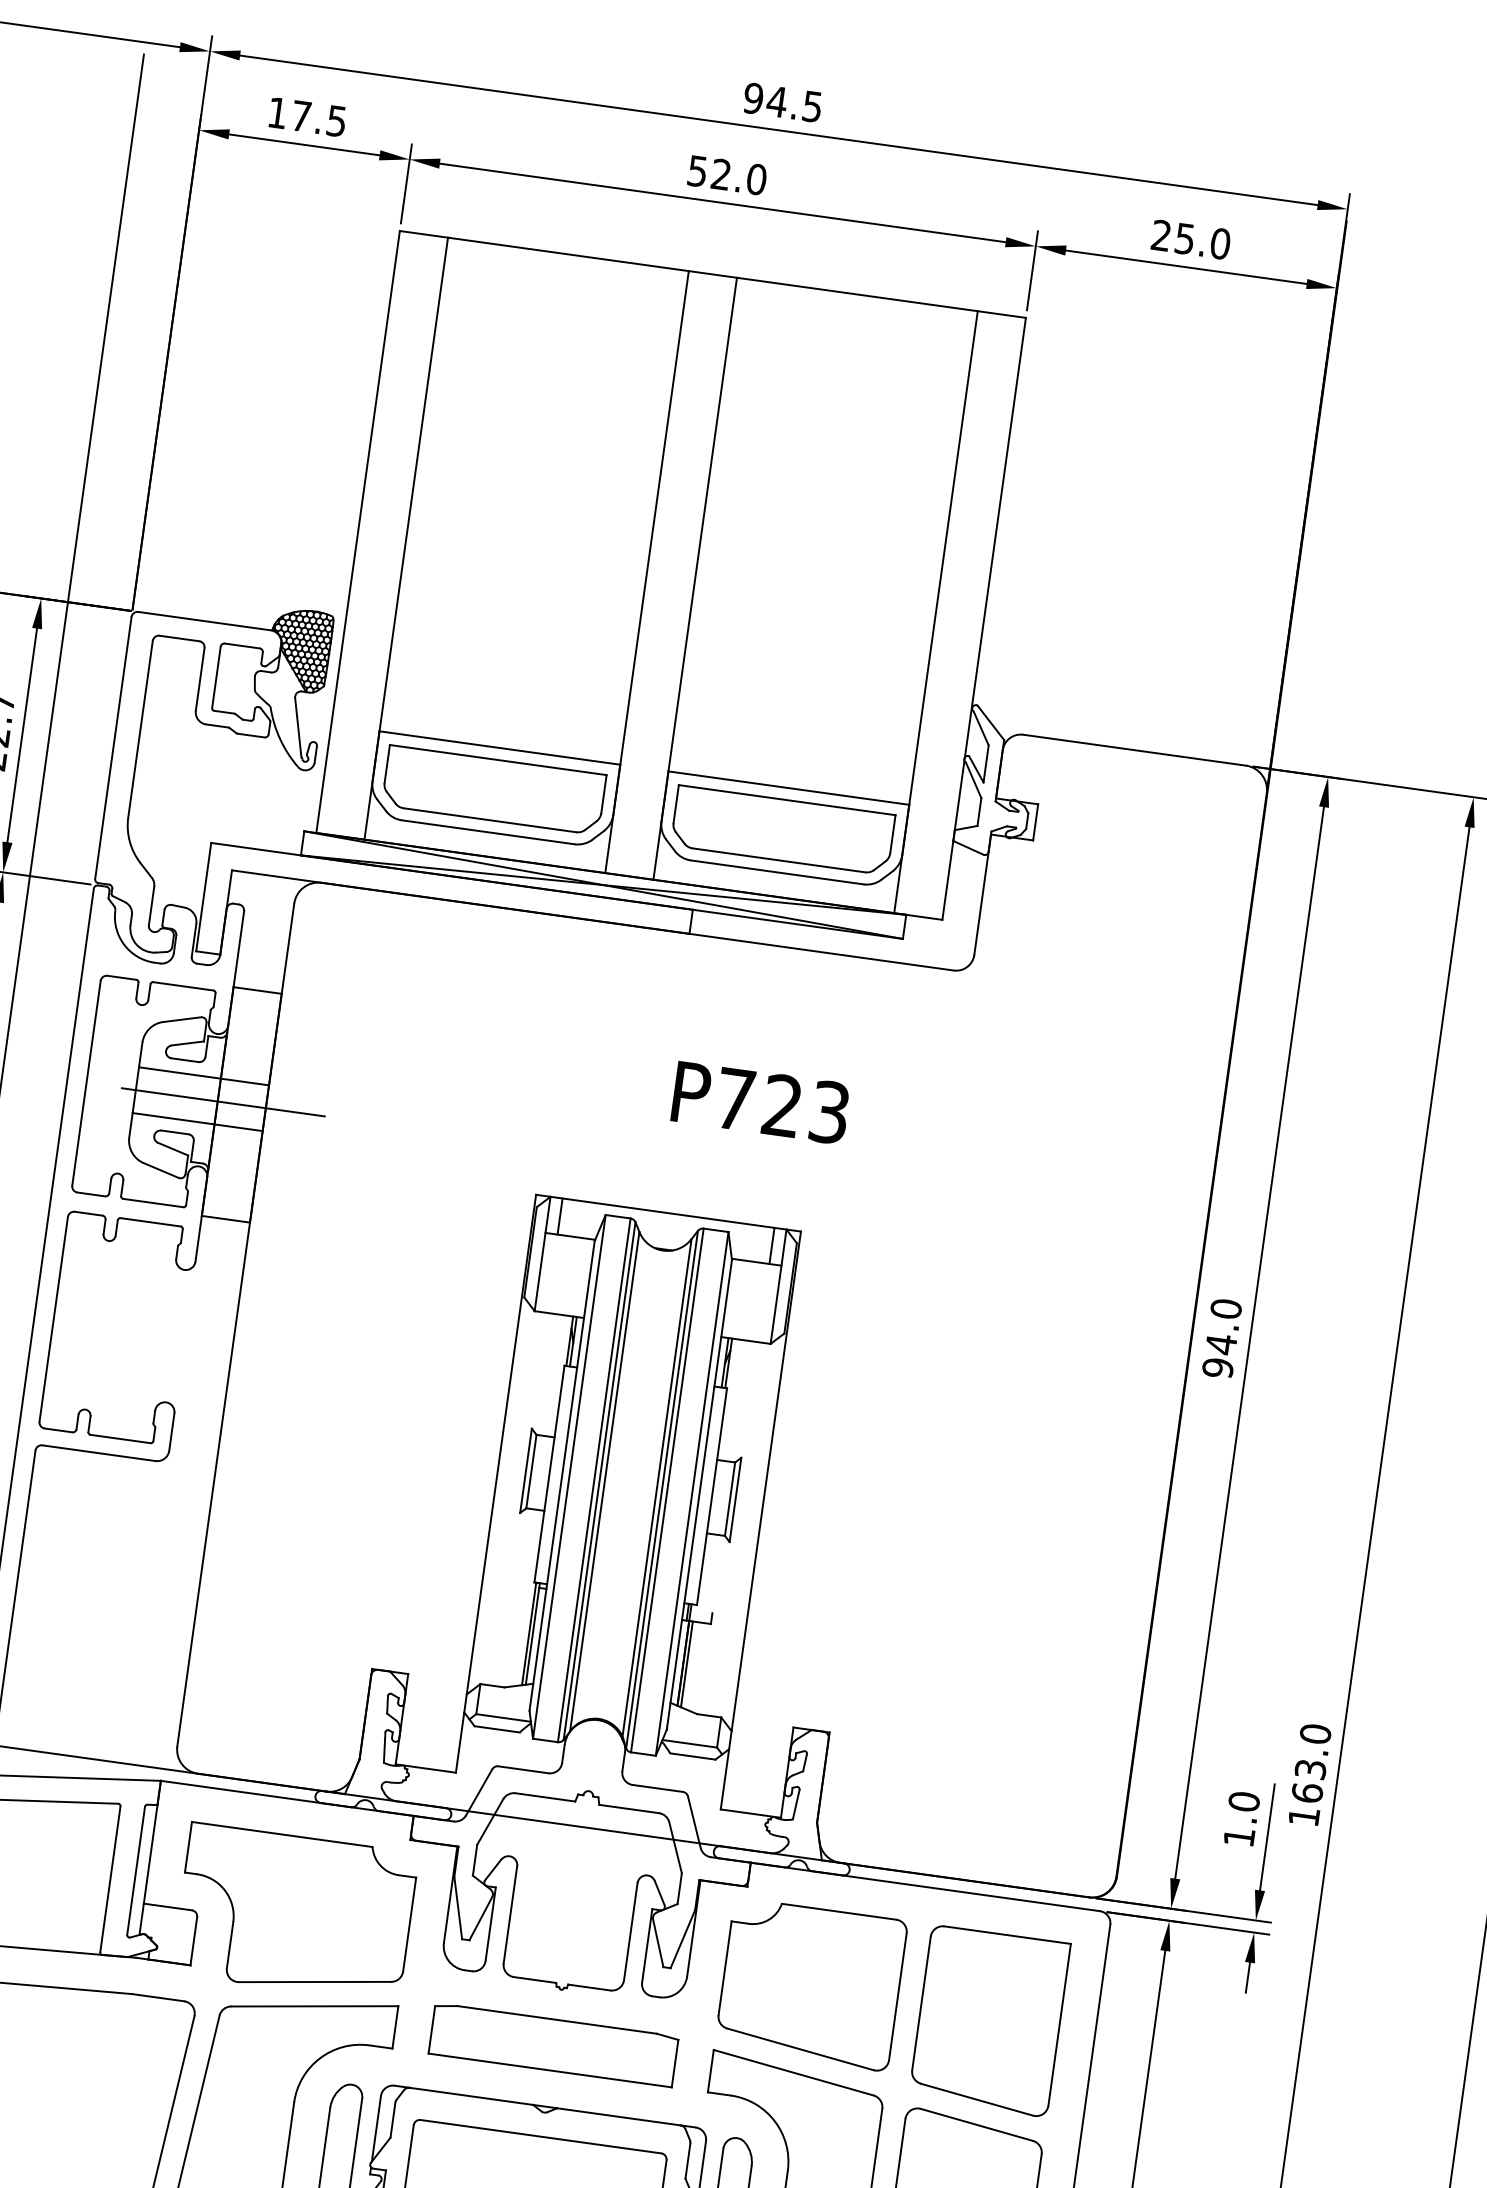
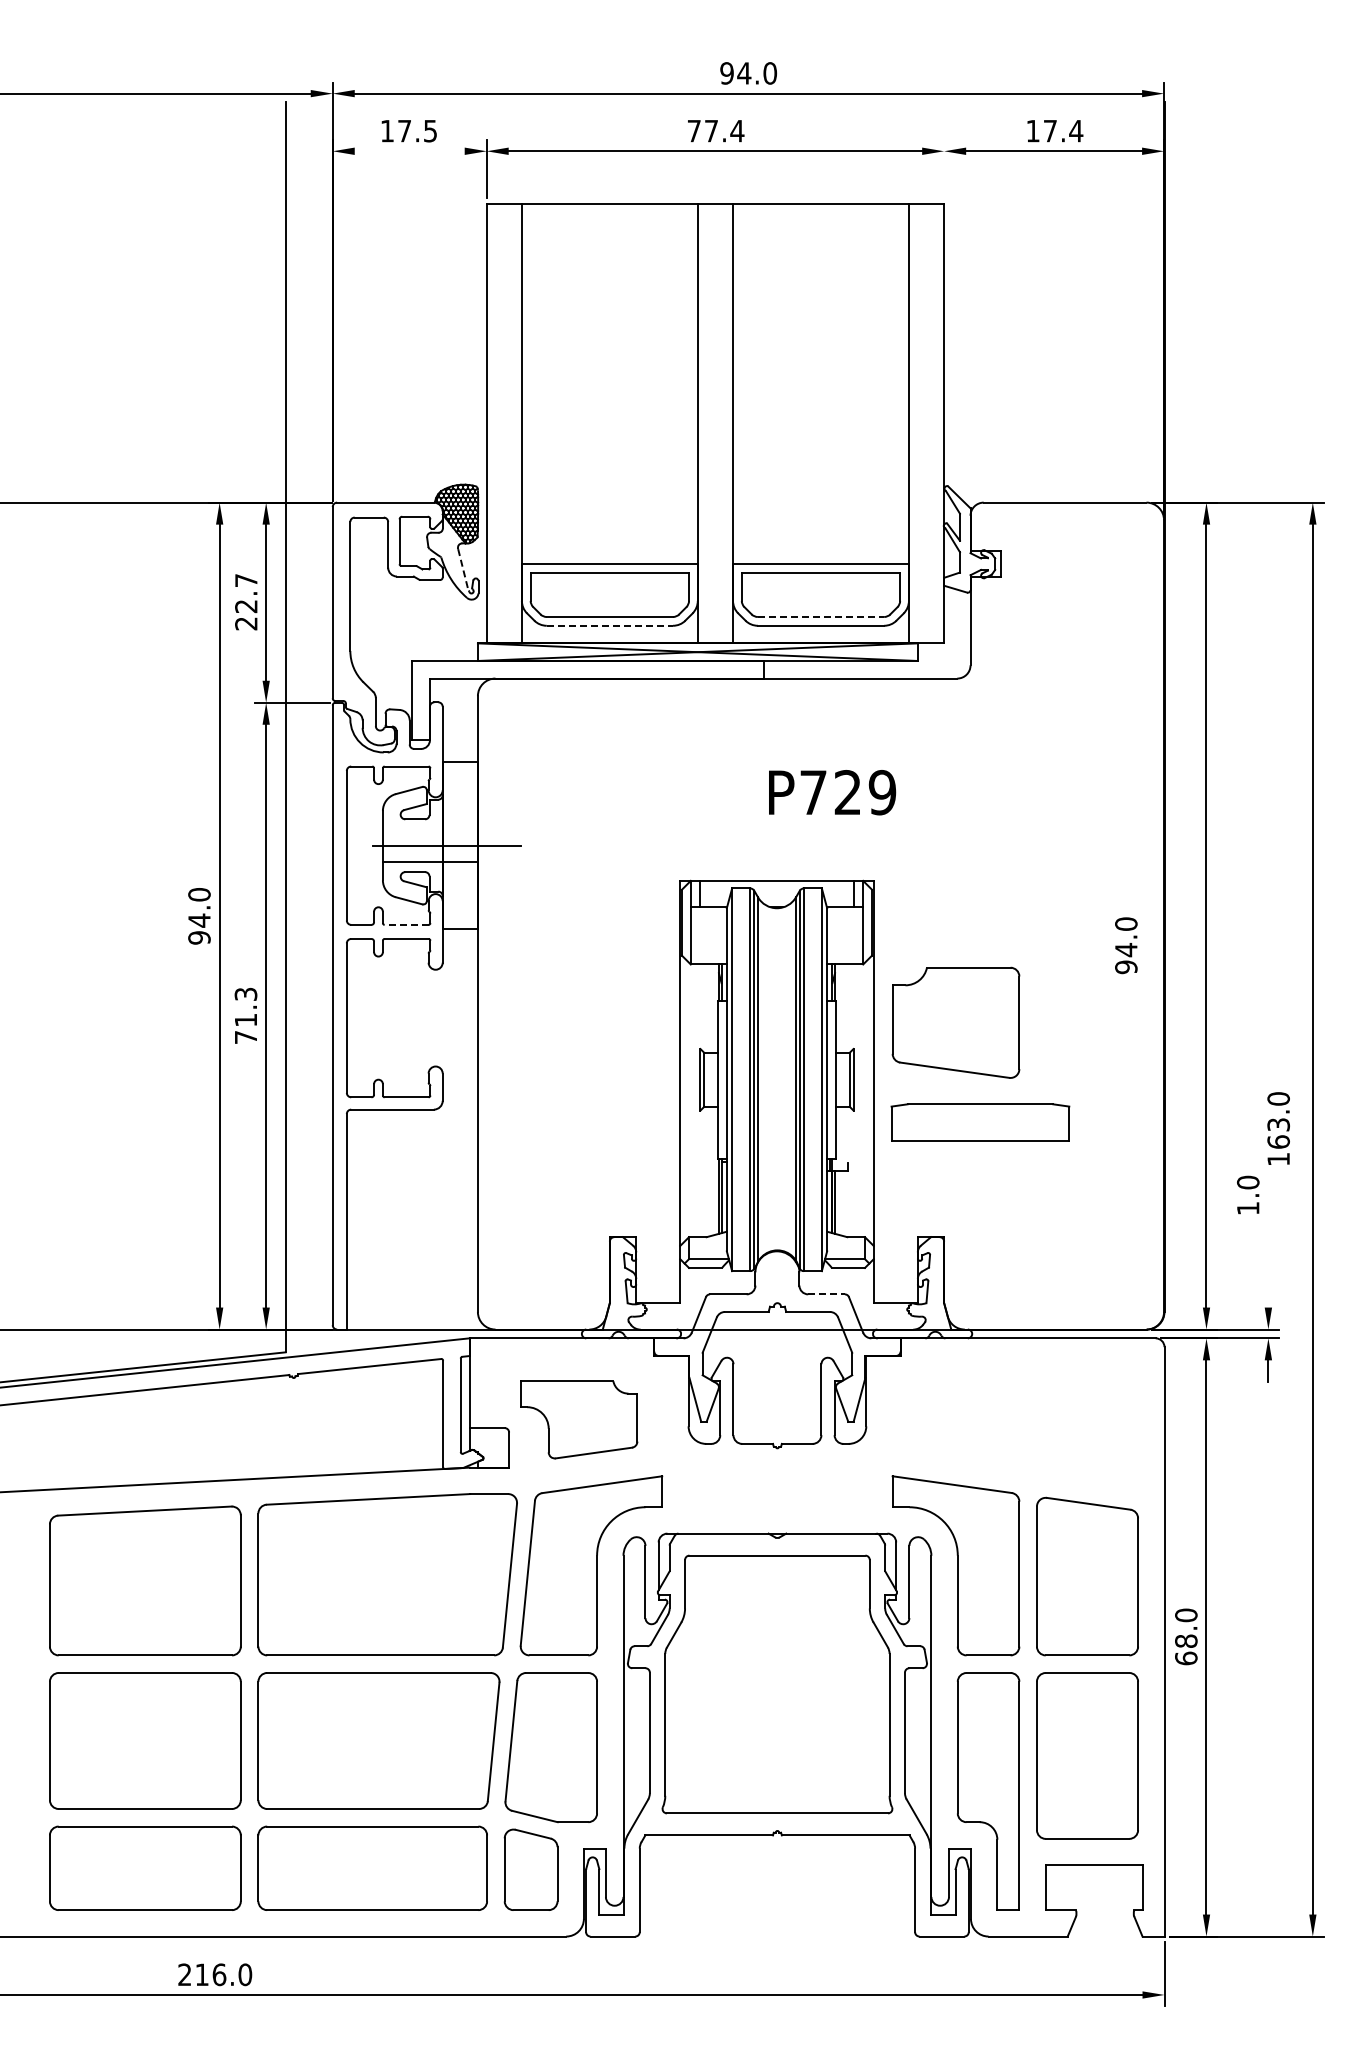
text: (812, 106) -> (770, 73), 94.5 -> 94.0
line: (304, 145) -> (409, 151), removed
text: (726, 174) -> (715, 130), 52.0 -> 77.4
text: (1190, 238) -> (1054, 130), 25.0 -> 17.4
line: (1033, 270) -> (944, 168), removed
line: (298, 728) -> (463, 570), solid -> dashed
line: (489, 832) -> (610, 625), solid -> dashed
line: (779, 861) -> (821, 617), solid -> dashed
line: (202, 1076) -> (429, 829), removed
text: (829, 1112) -> (882, 792), P723 -> P729
line: (153, 1202) -> (406, 924), solid -> dashed
text: (1222, 1338) -> (1126, 945), moved
text: (1309, 1774) -> (1278, 1128), moved
line: (659, 1788) -> (827, 1294), solid -> dashed
text: (1242, 1818) -> (1248, 1194), moved
line: (1267, 1836) -> (1268, 1268), removed
part: (295, 1912) -> (579, 1419), size x0.7
part: (810, 1984) -> (955, 1022), moved
part: (989, 2020) -> (1087, 1427), removed
part: (553, 2044) -> (980, 1122), moved

